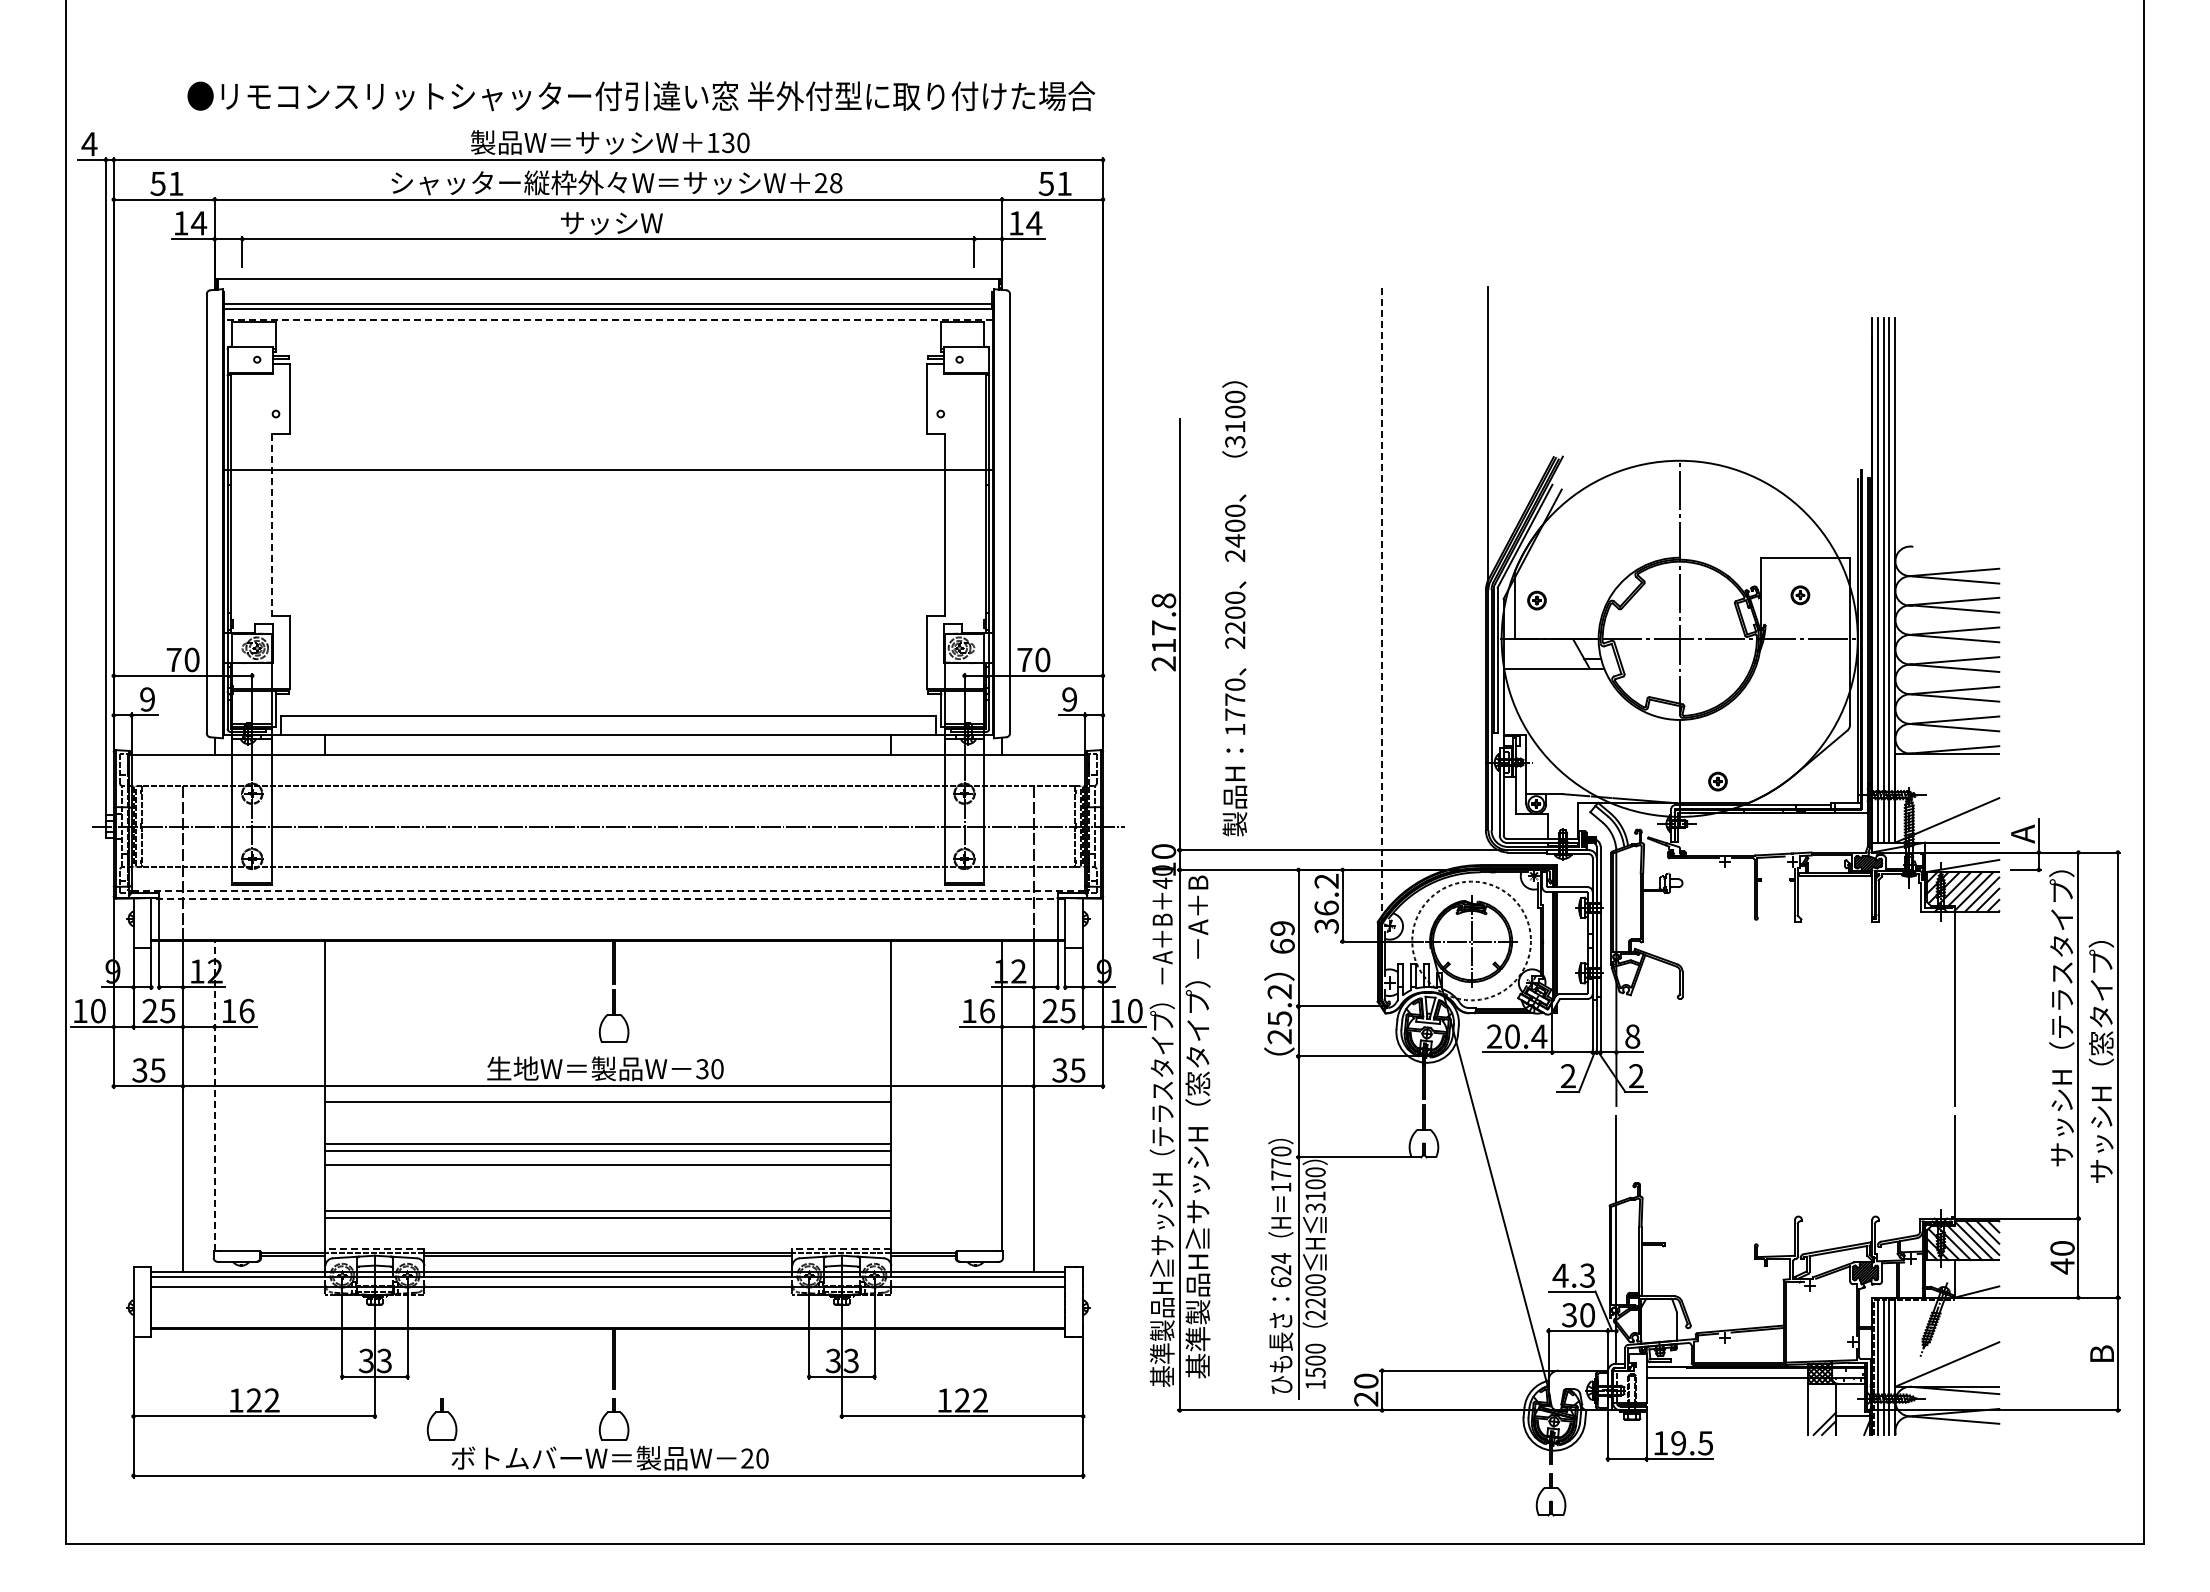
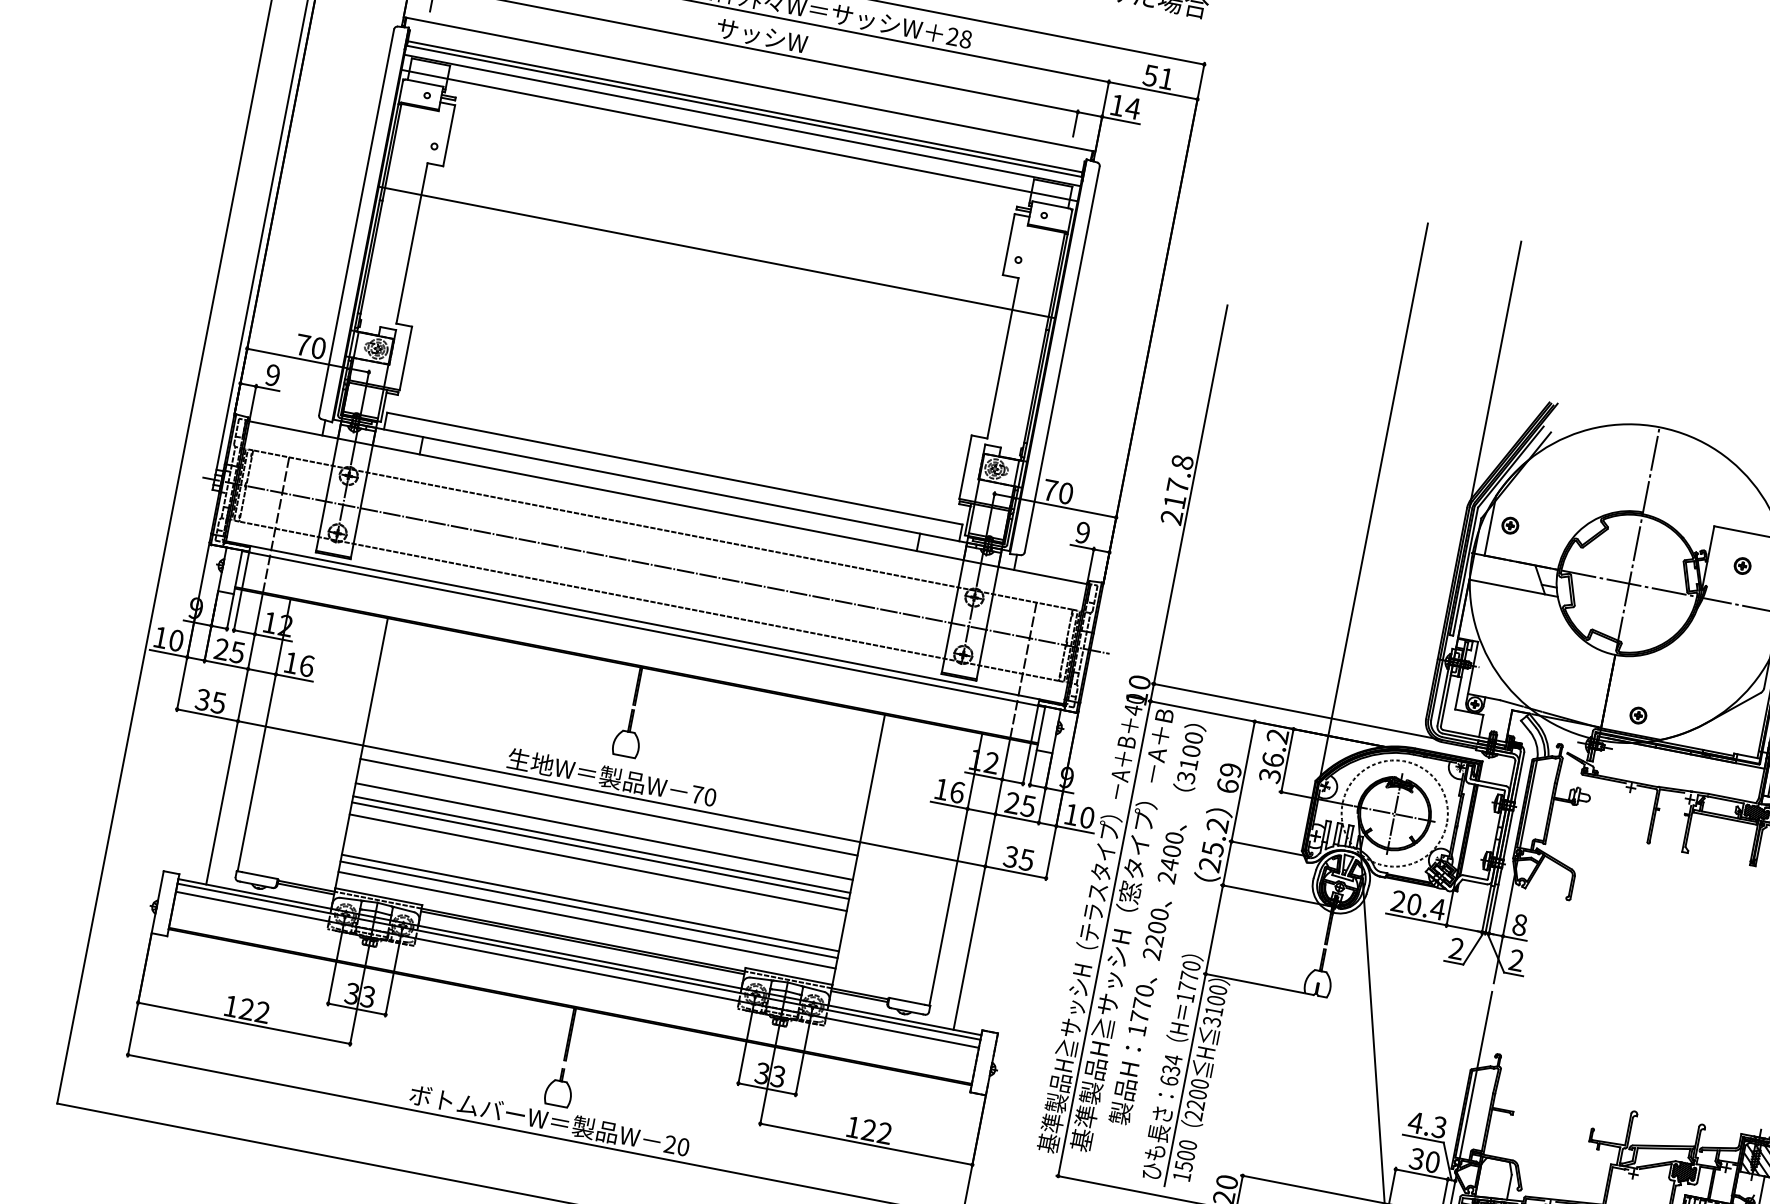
line: (608, 319) -> (742, 120), dashed -> solid
line: (608, 337) -> (739, 136), added
line: (272, 525) -> (412, 243), dashed -> solid
line: (1382, 604) -> (1373, 502), dashed -> solid
text: (1234, 608) -> (1157, 923), moved
line: (608, 891) -> (645, 622), dashed -> solid
line: (607, 898) -> (642, 628), dashed -> solid
text: (702, 1069) -> (697, 795), 30 -> 70
line: (214, 1096) -> (263, 735), dashed -> solid
line: (608, 1129) -> (604, 831), added
line: (608, 1230) -> (587, 920), added
line: (374, 1248) -> (378, 896), dashed -> solid
line: (841, 1248) -> (788, 976), dashed -> solid
text: (1281, 1270) -> (1171, 1070), 624 -> 634
part: (441, 1419) -> (408, 1058), removed

